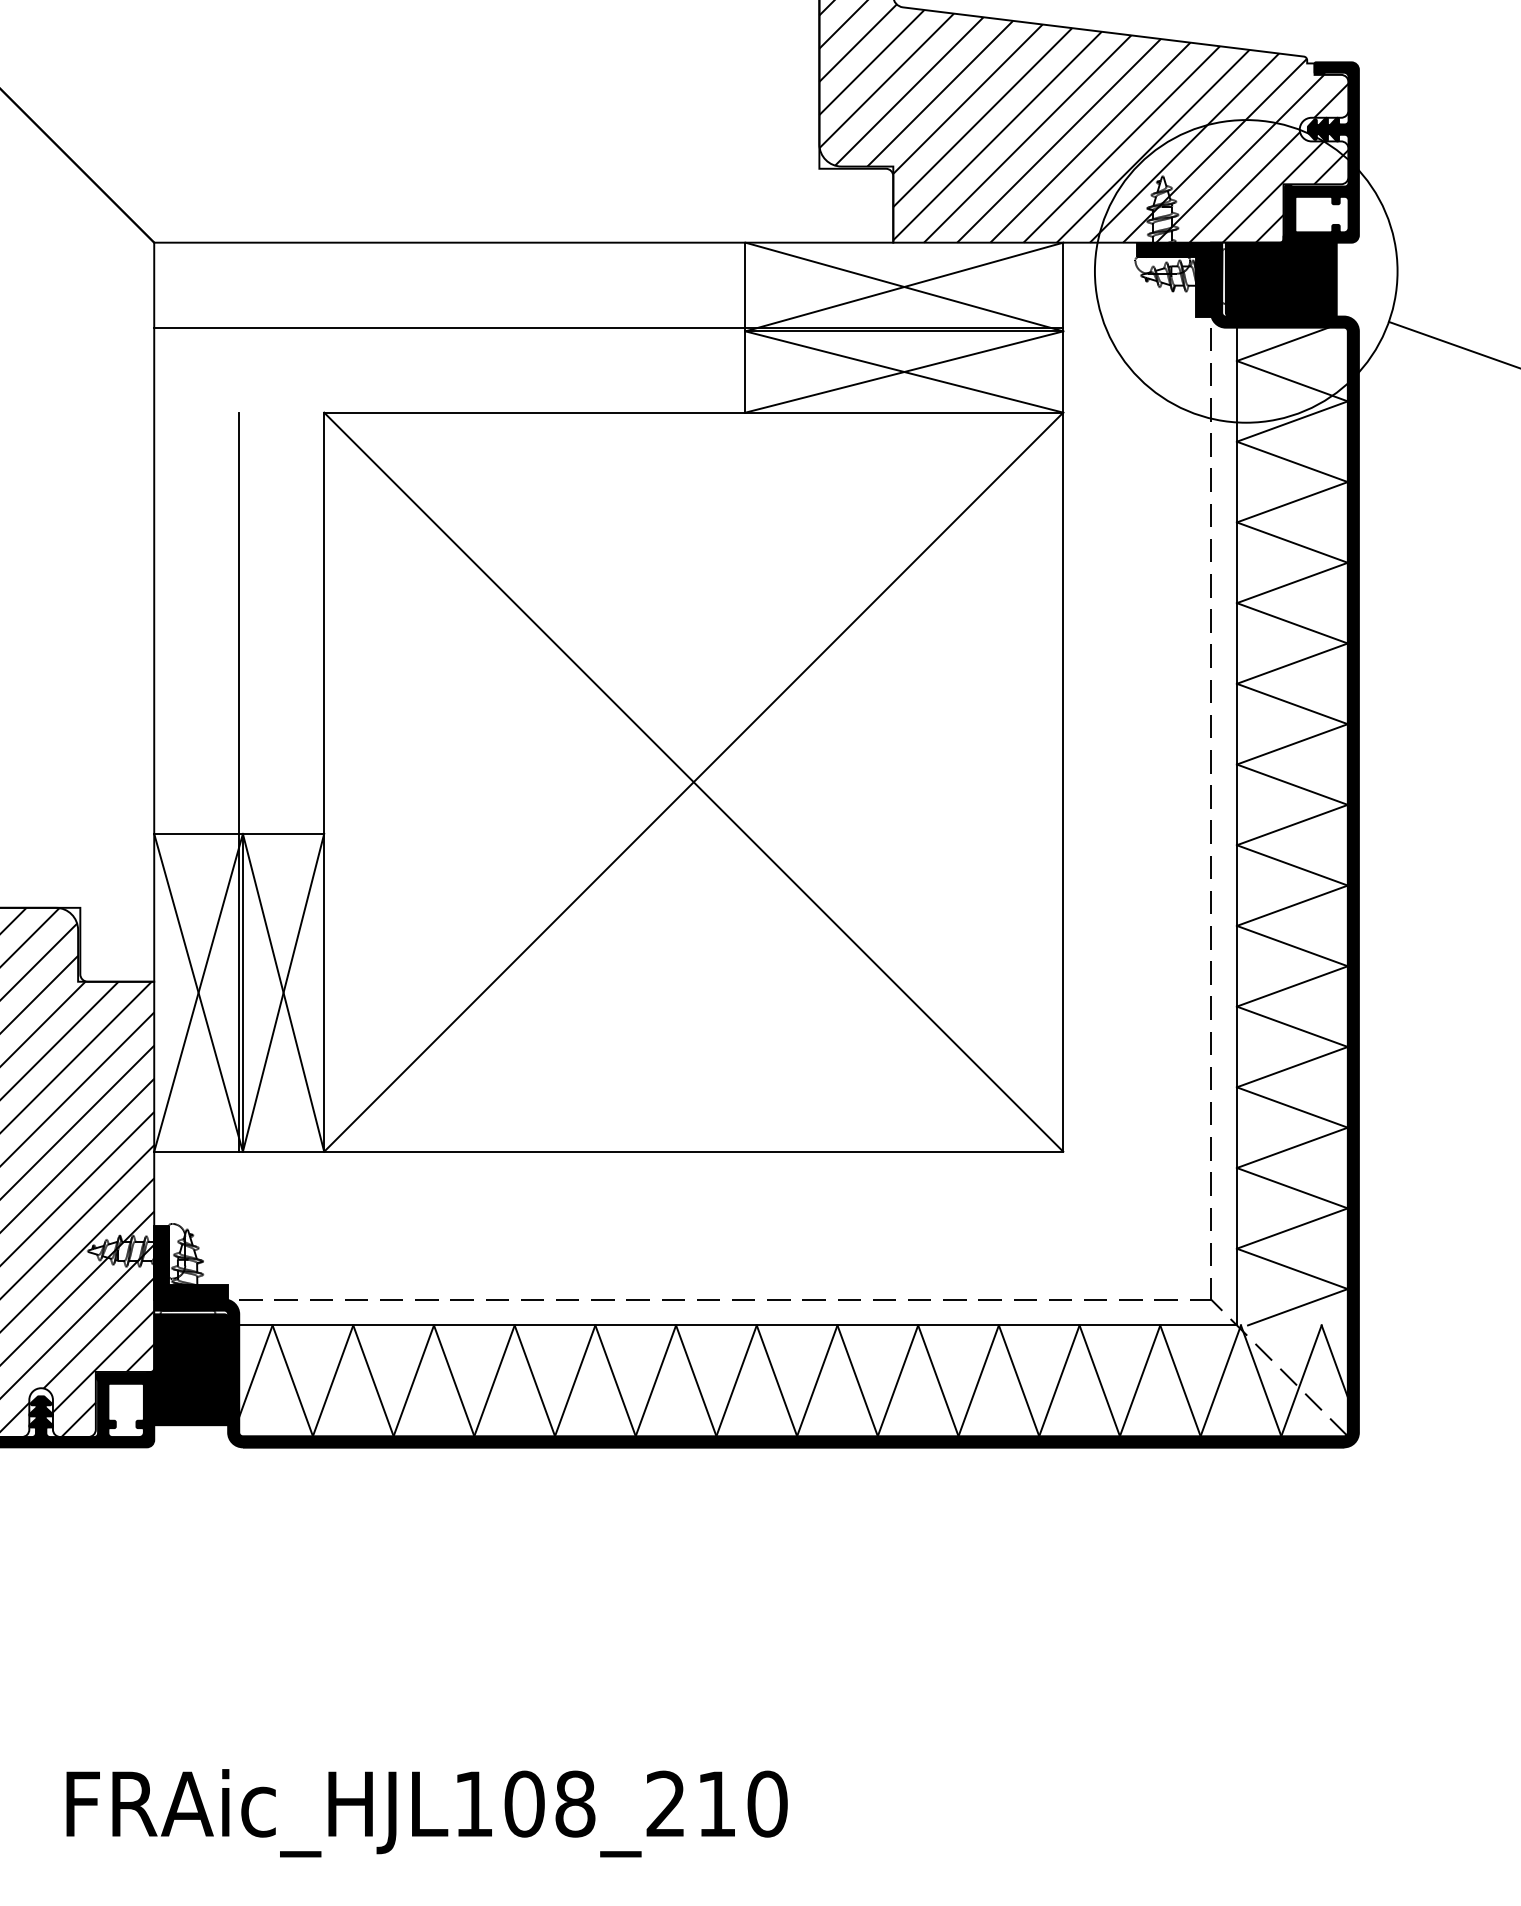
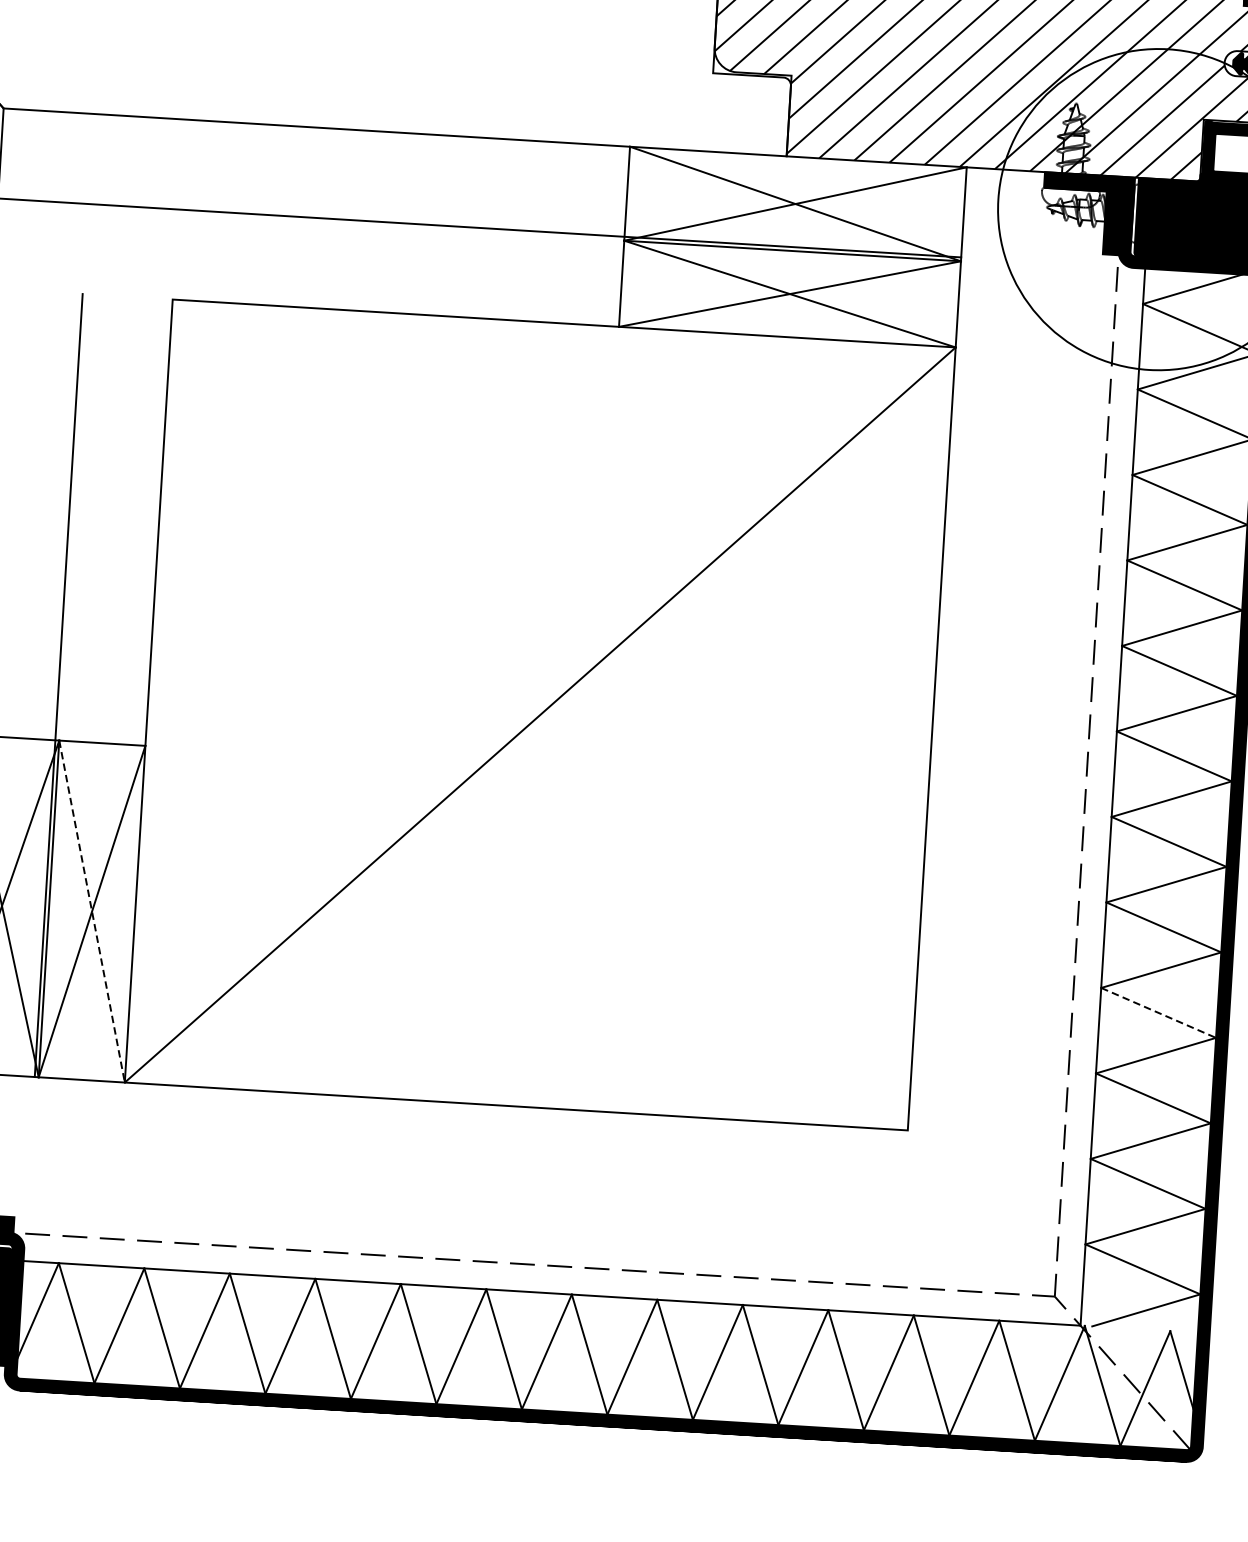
line: (693, 781) -> (540, 714), removed
line: (283, 993) -> (91, 912), solid -> dashed
line: (1292, 1026) -> (1158, 1012), solid -> dashed

